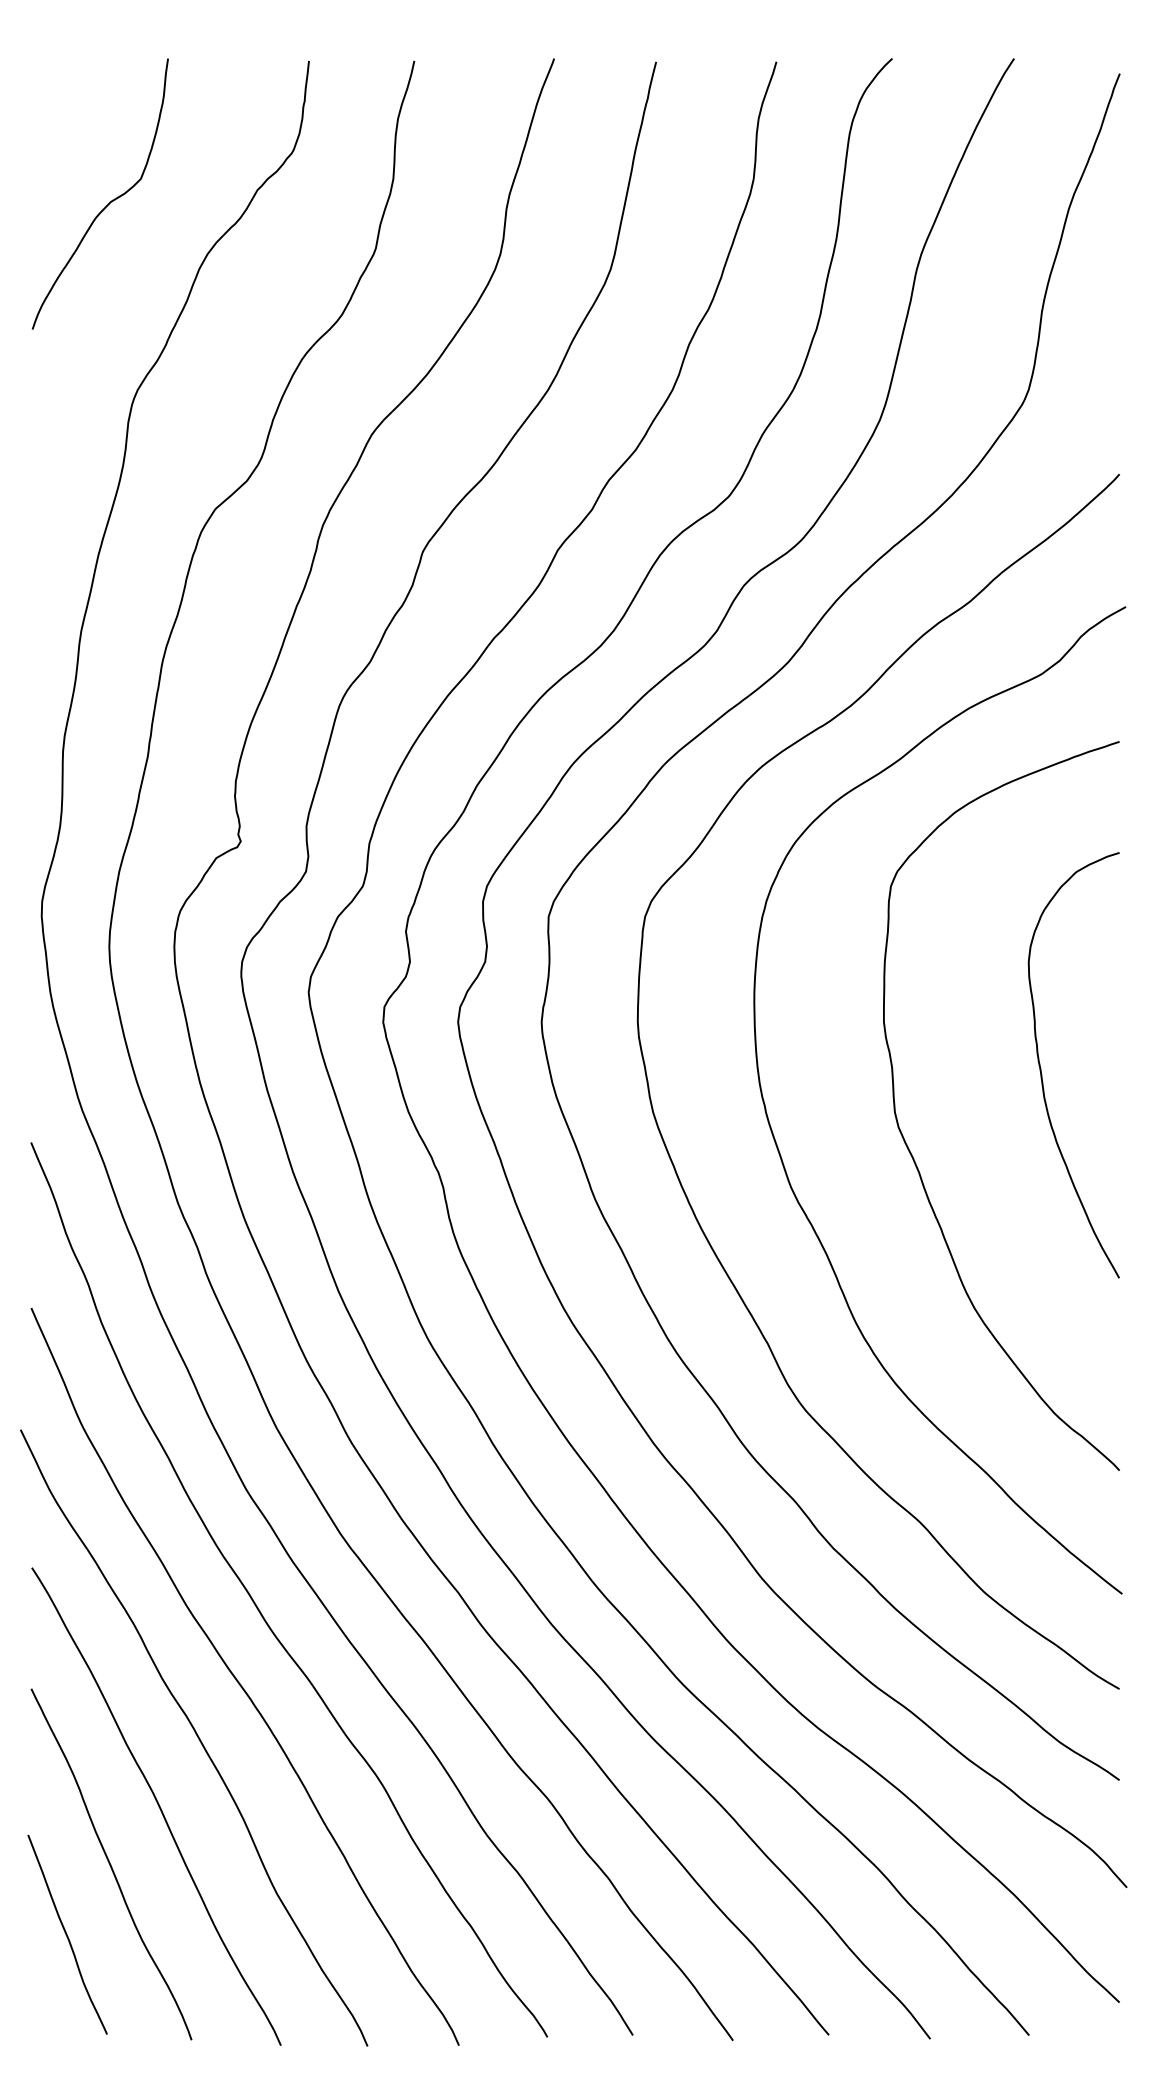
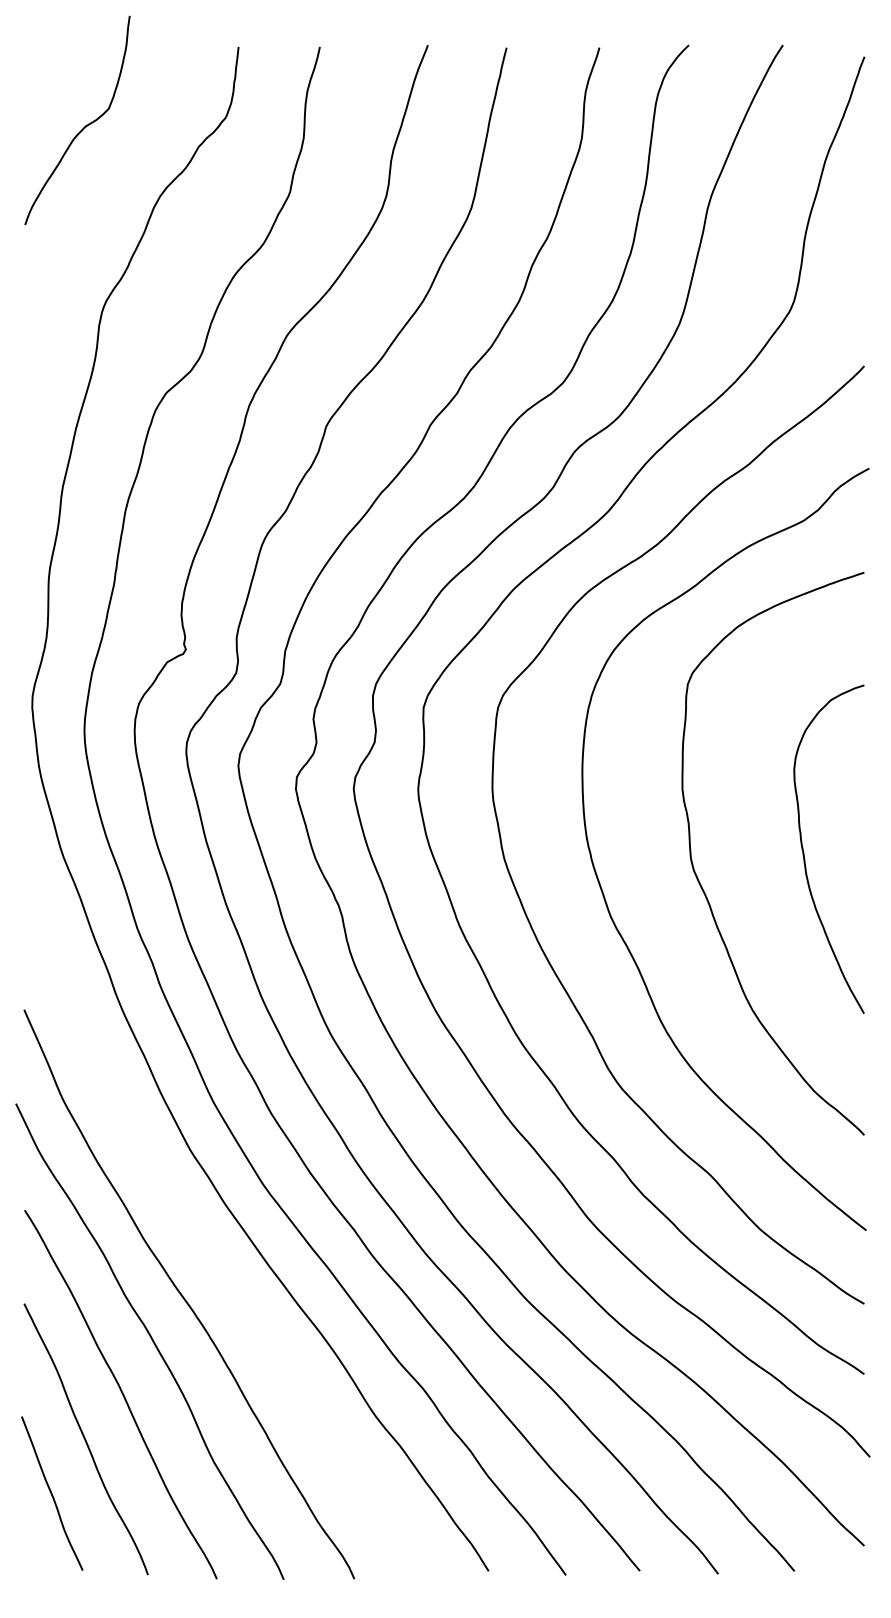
curve: (109, 202) -> (84, 126), moved
curve: (1041, 1068) -> (804, 851), moved
curve: (258, 1607) -> (199, 1240), removed

